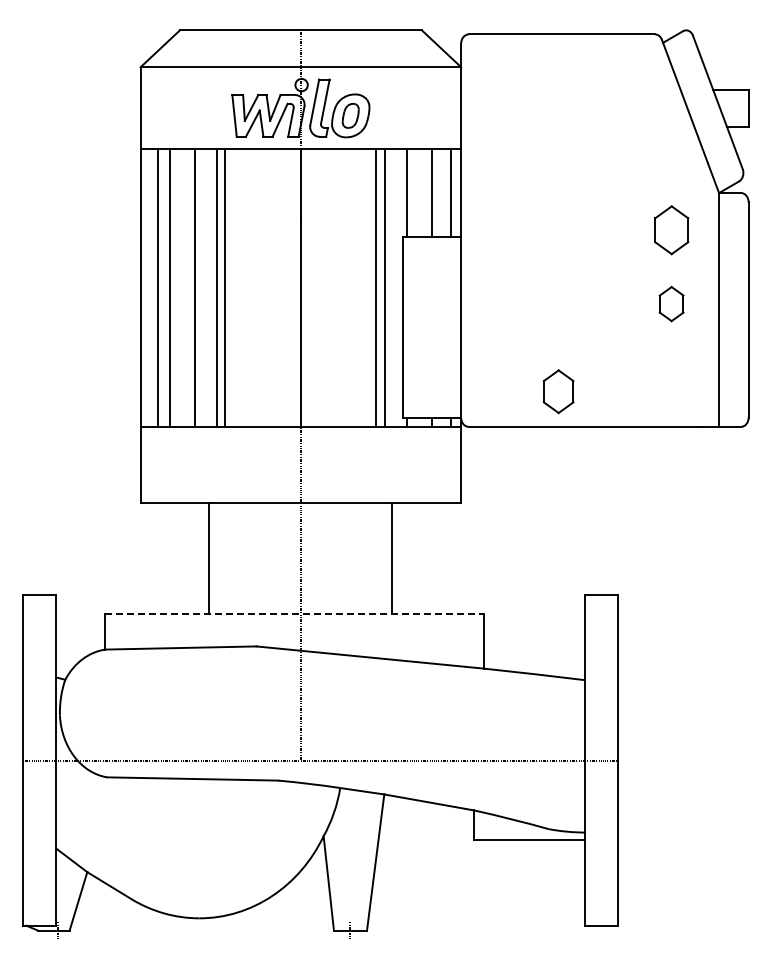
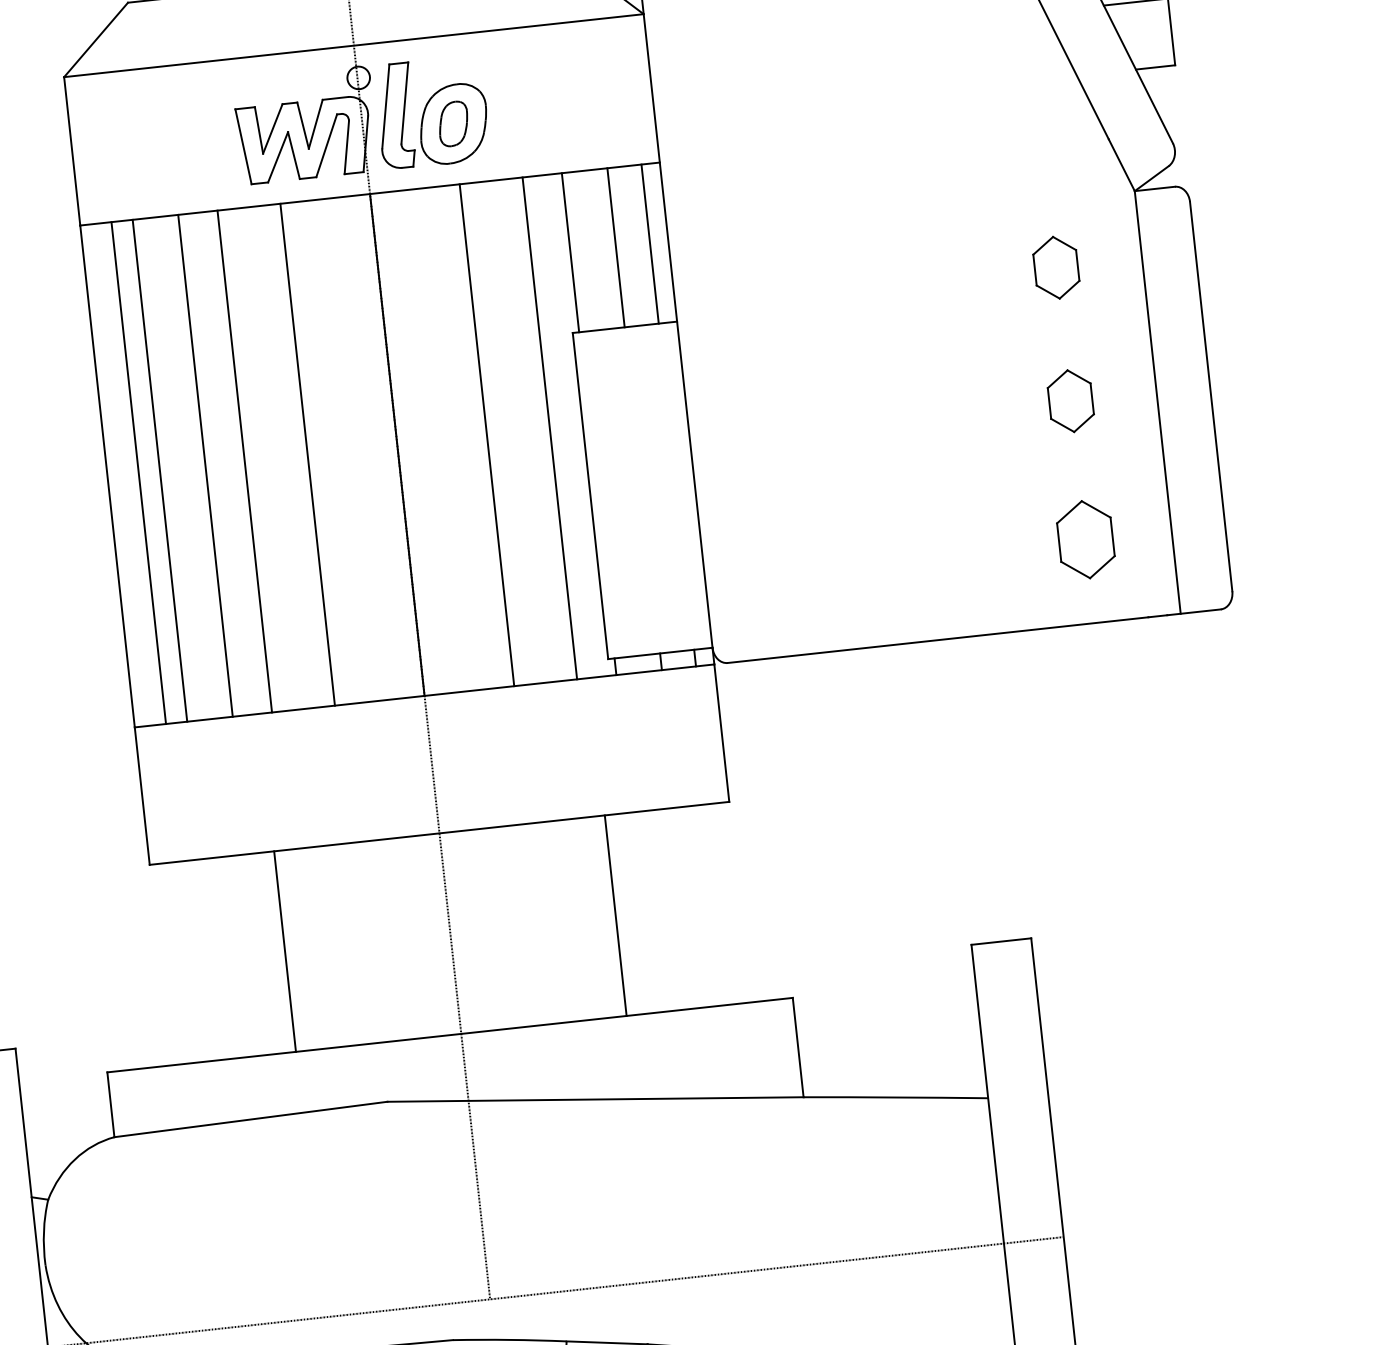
part: (671, 230) -> (1056, 268), size x0.71
line: (225, 287) -> (307, 453), moved
line: (375, 287) -> (486, 434), moved
part: (558, 391) -> (1085, 539), moved
line: (294, 613) -> (449, 1034), dashed -> solid

